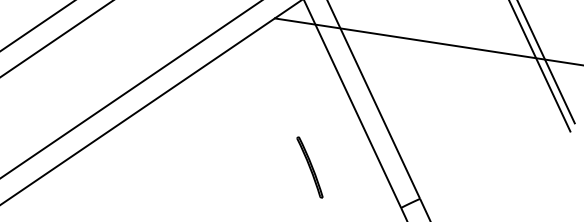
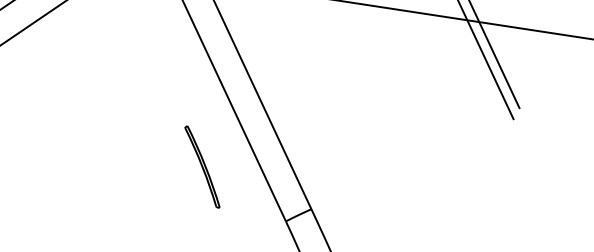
part: (309, 167) -> (201, 167), moved

